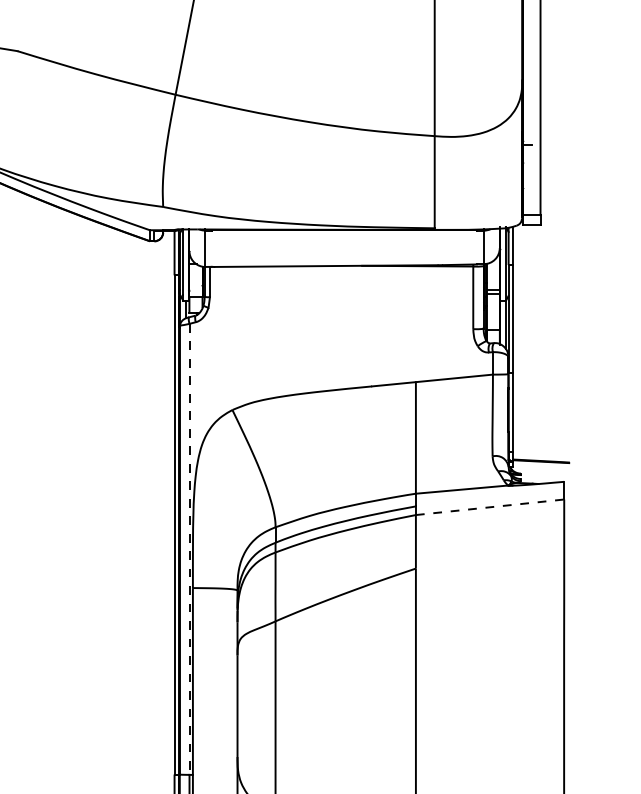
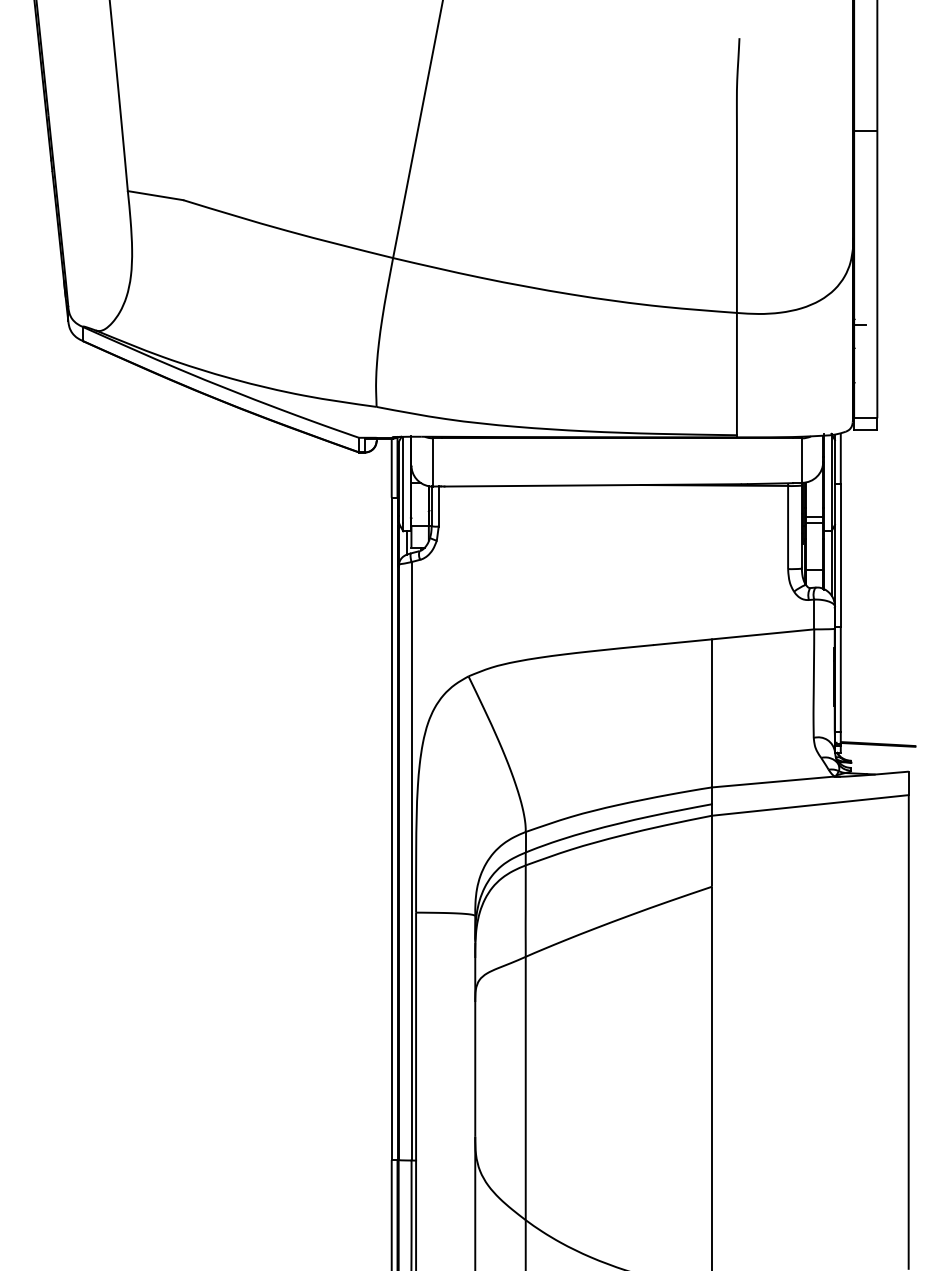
line: (489, 507) -> (809, 805), dashed -> solid
line: (189, 549) -> (411, 861), dashed -> solid

